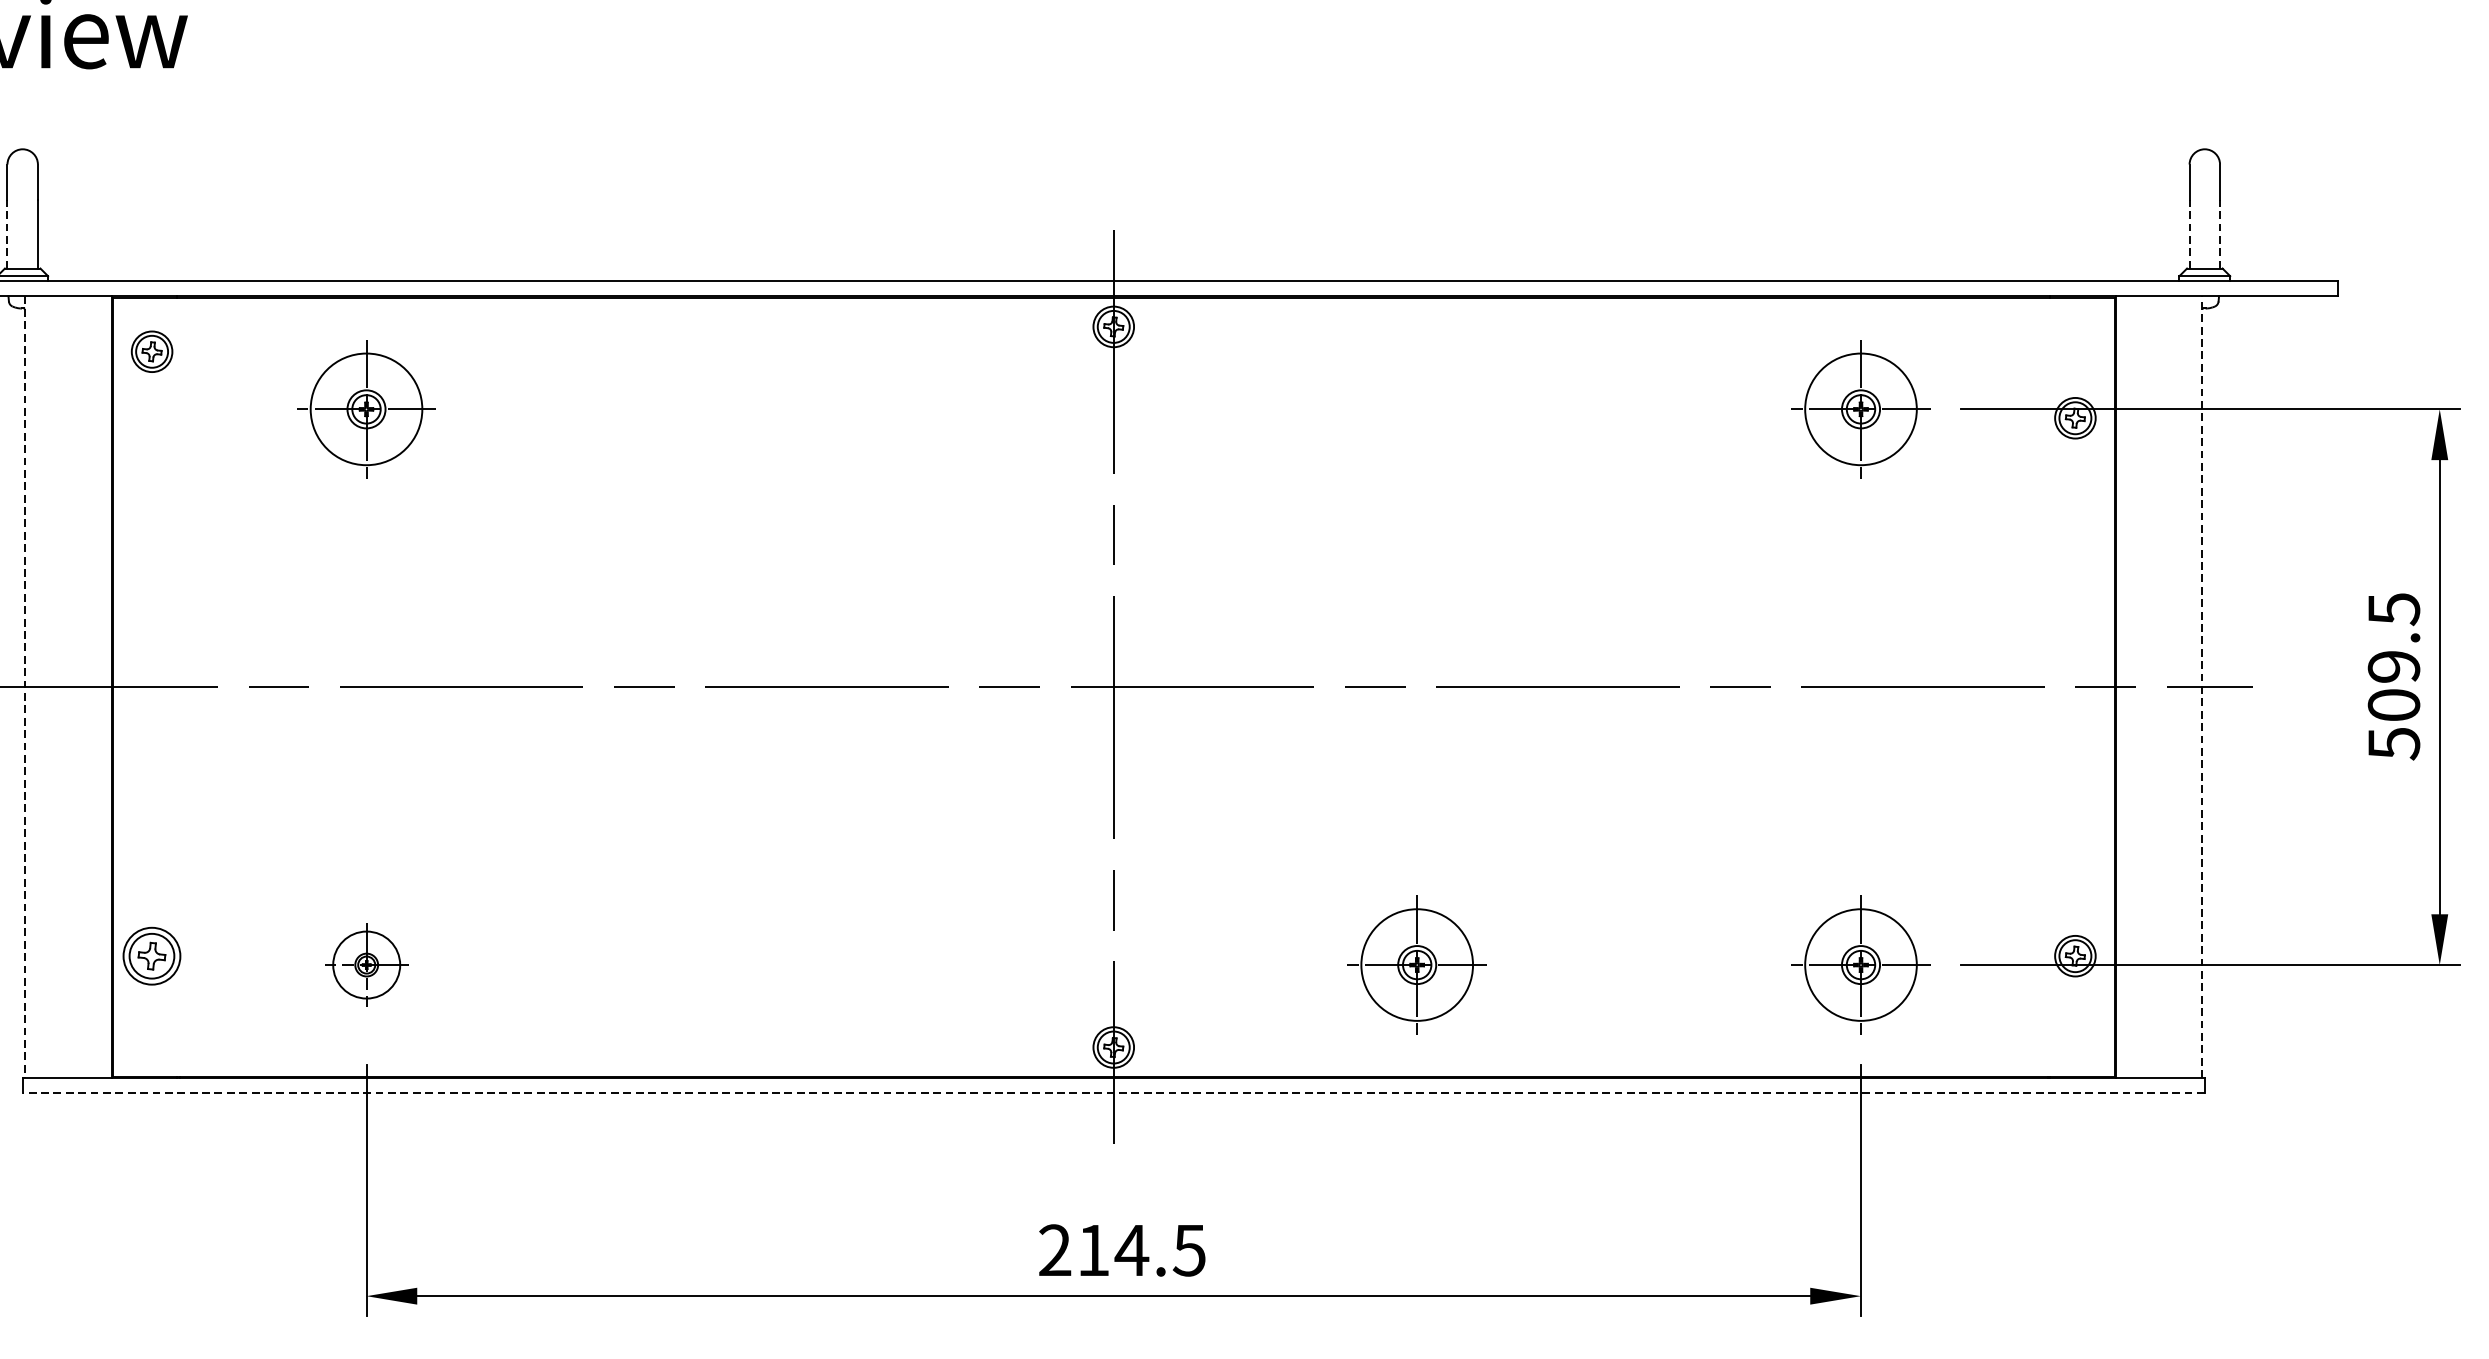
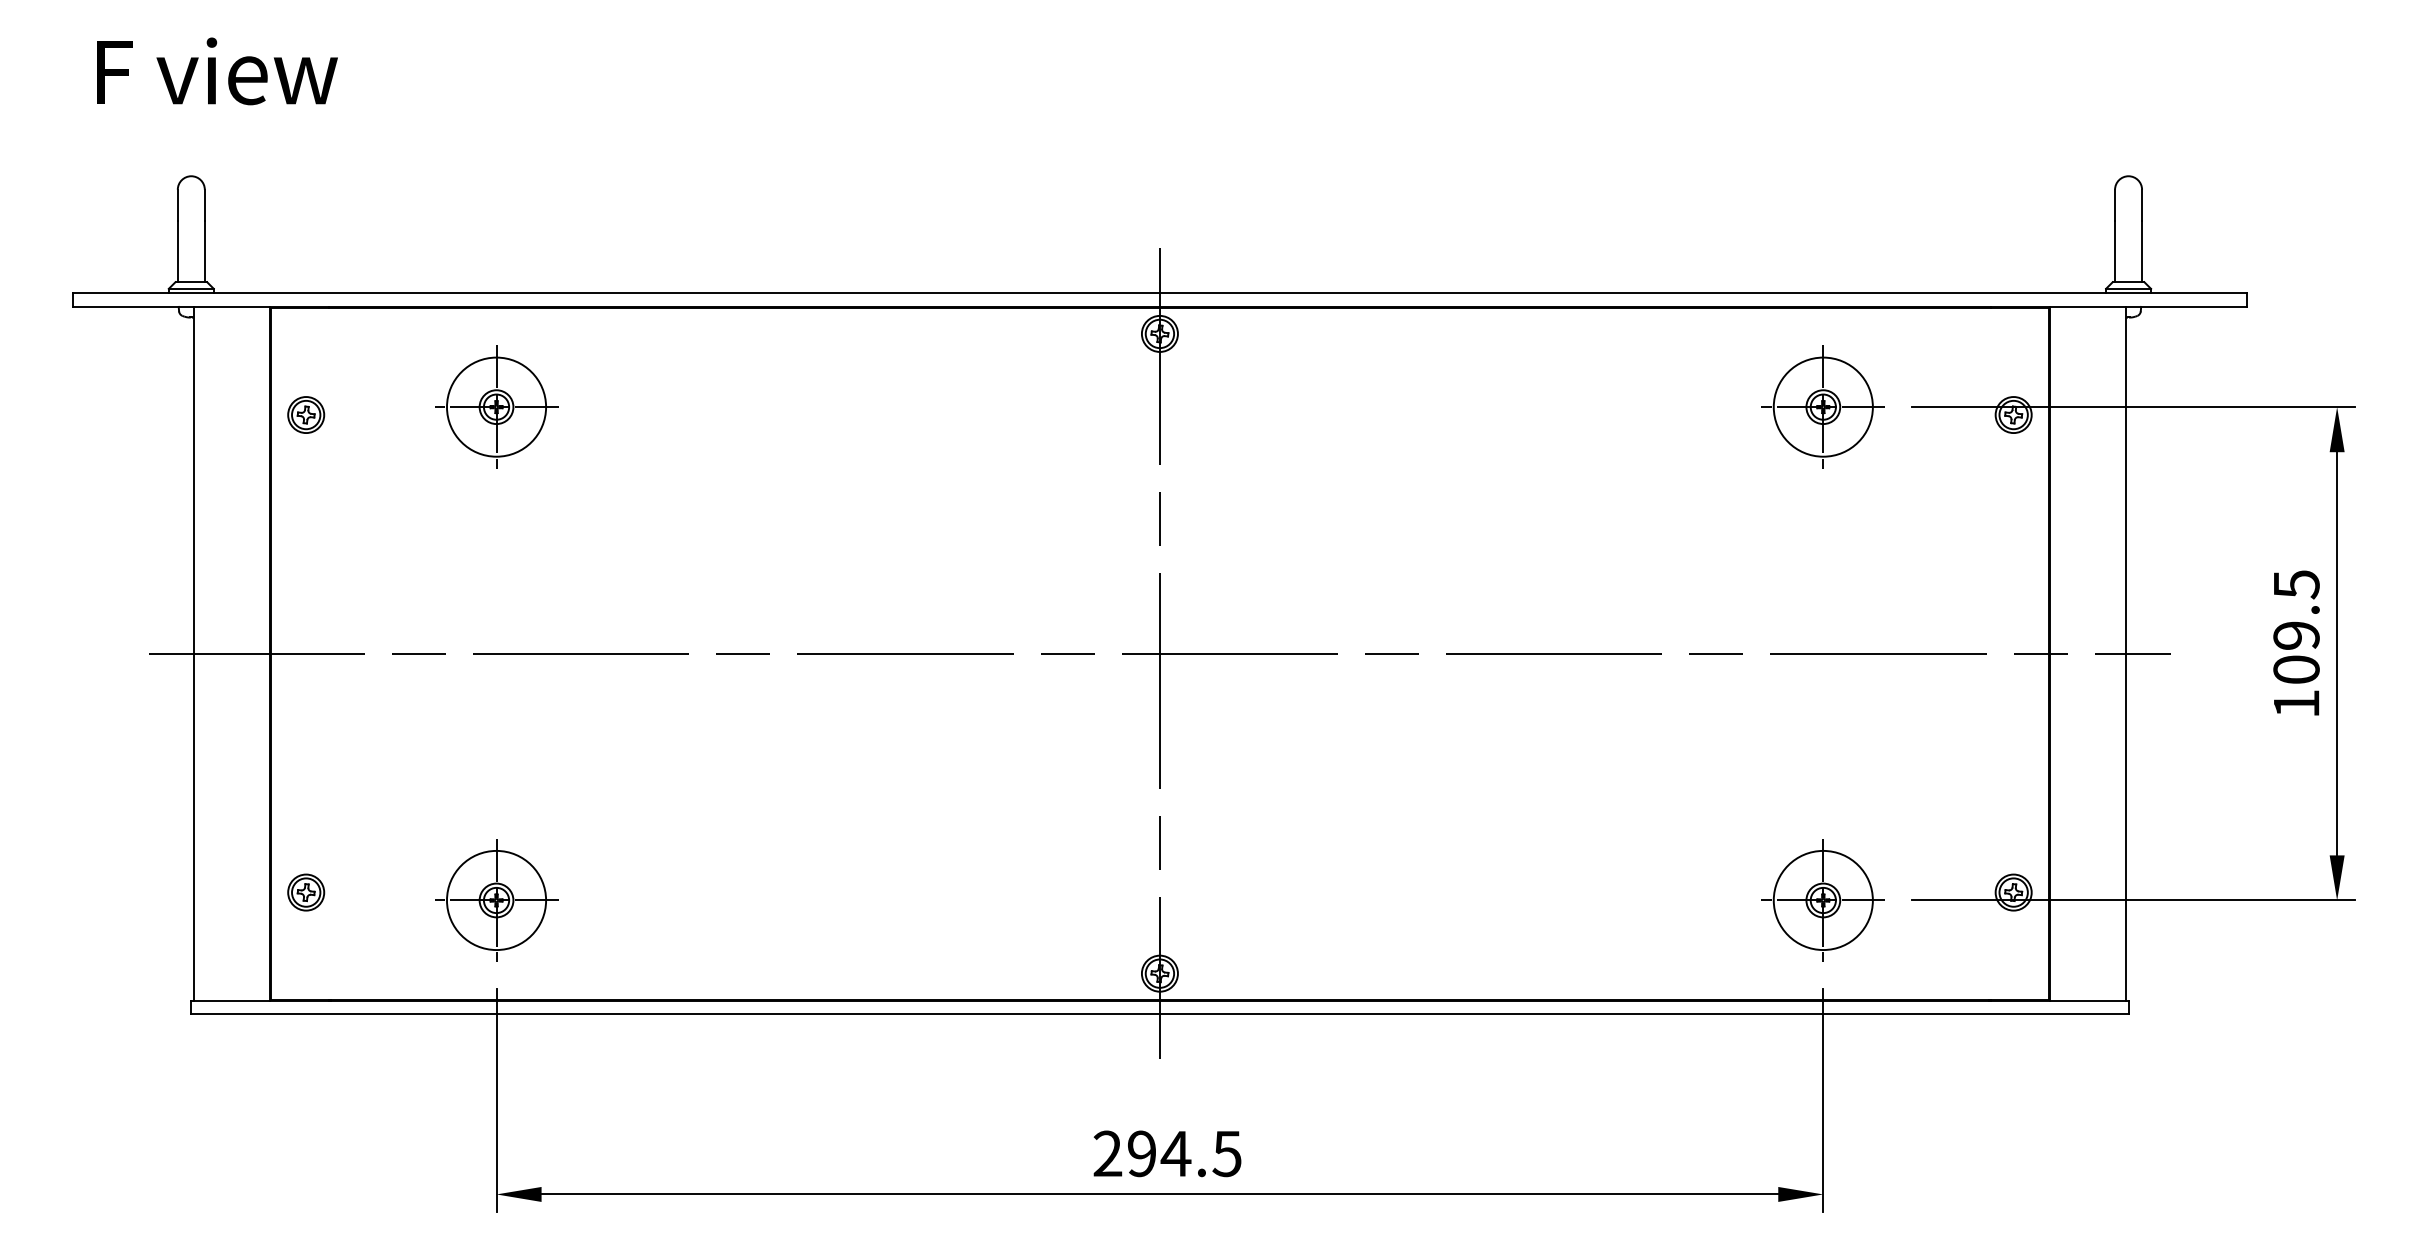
line: (7, 234) -> (177, 251), dashed -> solid
line: (2190, 234) -> (2115, 251), dashed -> solid
line: (2220, 234) -> (2142, 251), dashed -> solid
part: (152, 351) -> (306, 414), moved
line: (25, 686) -> (193, 653), dashed -> solid
line: (2202, 686) -> (2126, 653), dashed -> solid
text: (2393, 744) -> (2296, 704), 509.5 -> 109.5
part: (152, 956) -> (306, 892), size x0.71
part: (366, 965) -> (496, 900), size x1.67
part: (1416, 965) -> (1428, 900), removed
line: (1113, 1093) -> (1159, 1014), dashed -> solid
text: (1092, 1250) -> (1141, 1153), 214.5 -> 294.5

